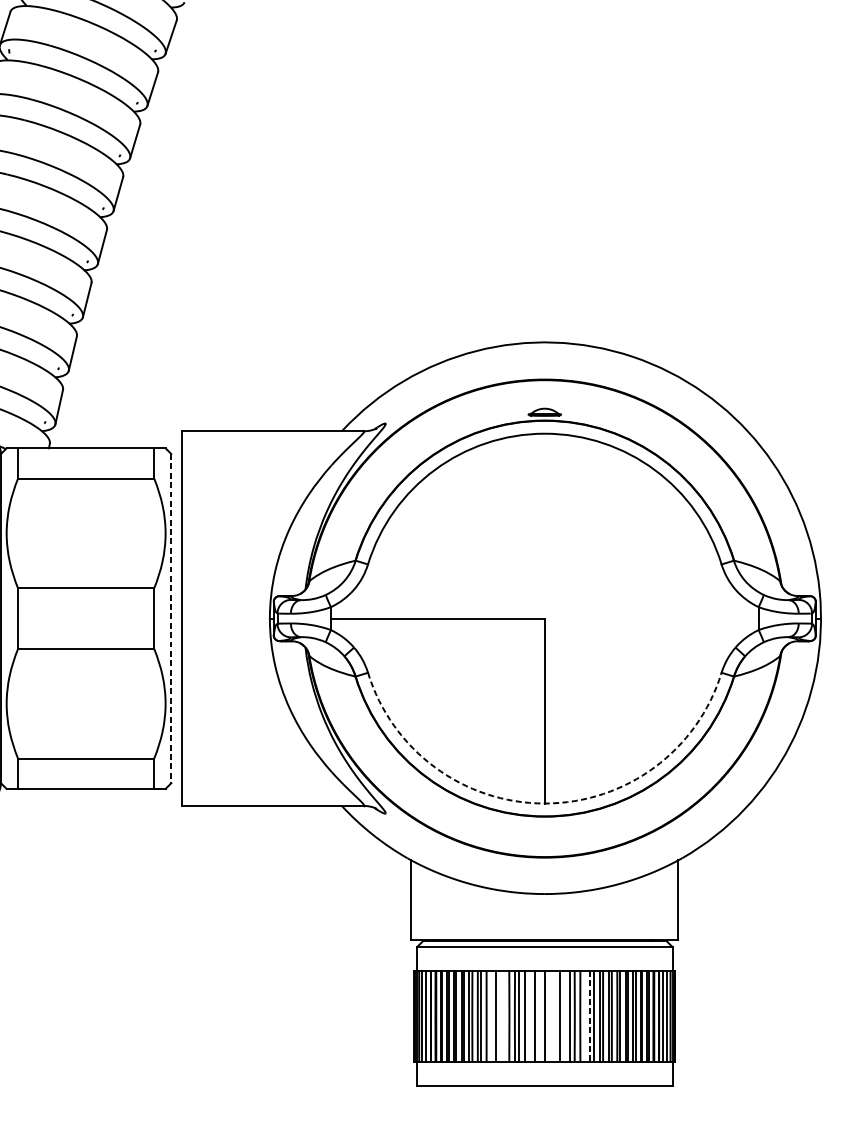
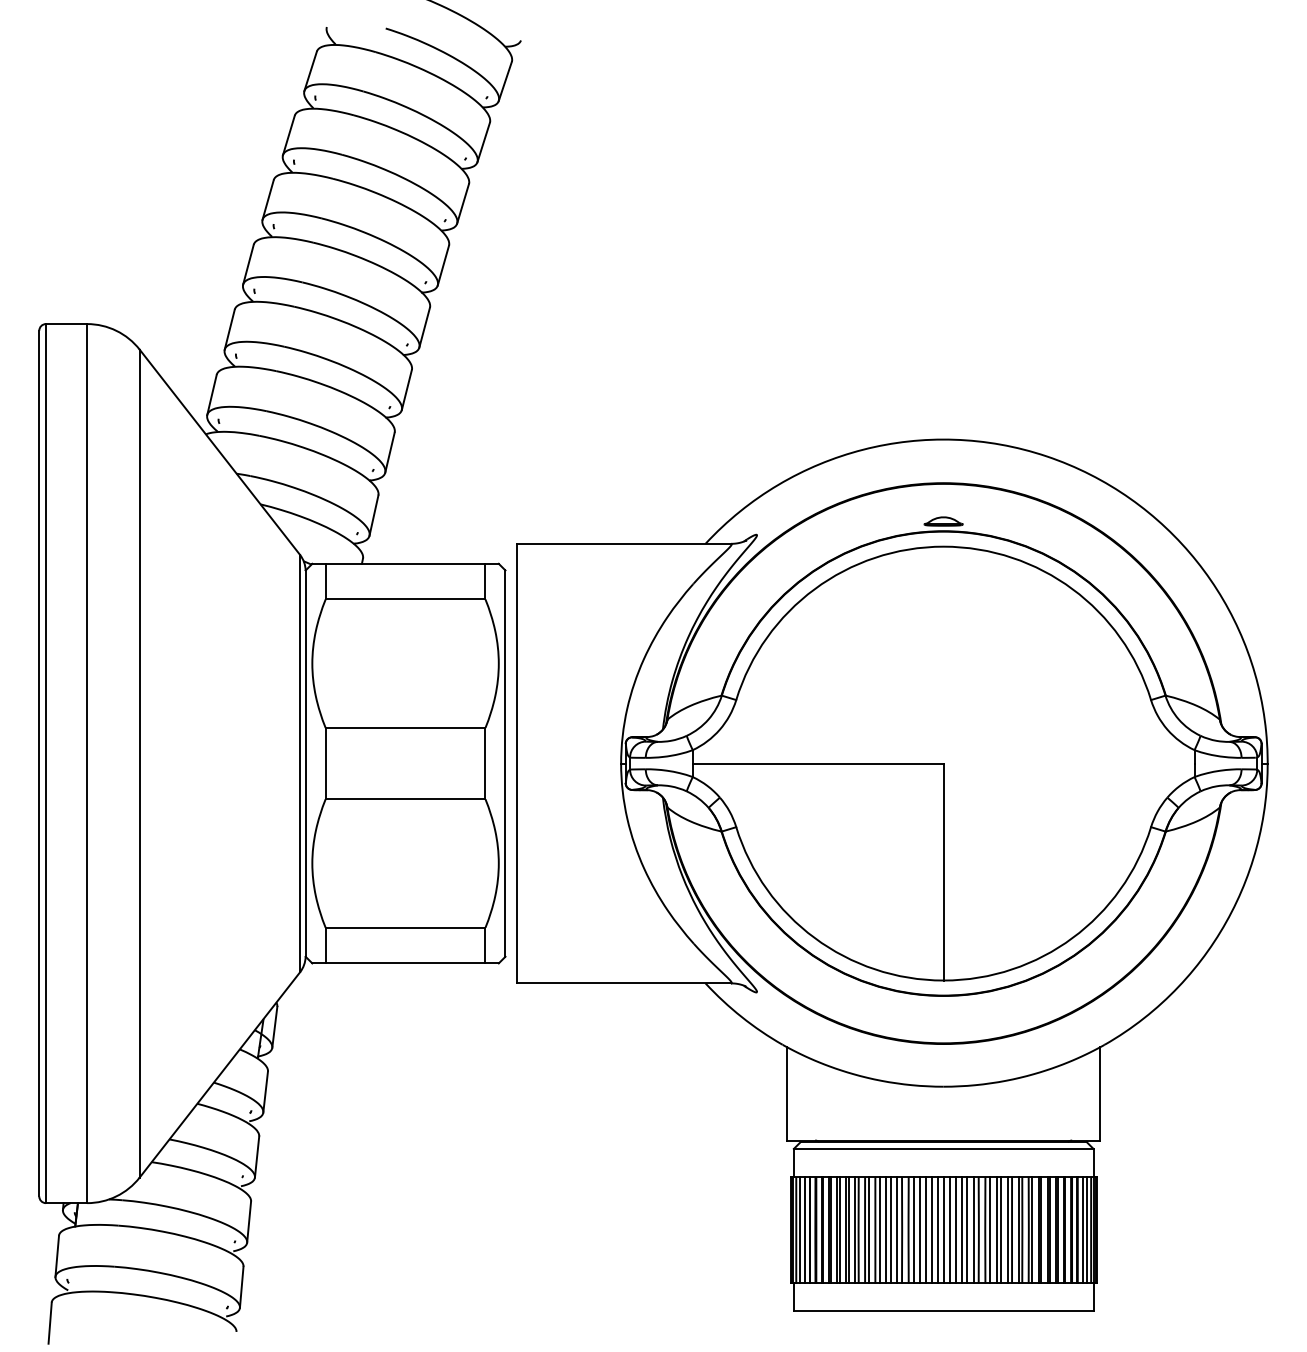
line: (171, 619) -> (505, 764), dashed -> solid
arc: (544, 803) -> (943, 980), dashed -> solid
line: (490, 1015) -> (879, 1229), added
line: (499, 1015) -> (890, 1229), added
line: (505, 1015) -> (897, 1229), added
line: (529, 1015) -> (925, 1229), added
line: (539, 1015) -> (937, 1229), added
line: (549, 1015) -> (949, 1229), added
line: (554, 1015) -> (955, 1229), added
line: (565, 1015) -> (967, 1229), added
line: (584, 1015) -> (990, 1229), added
line: (589, 1016) -> (996, 1230), dashed -> solid

